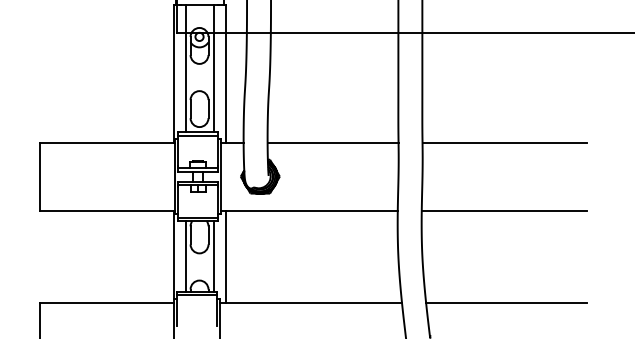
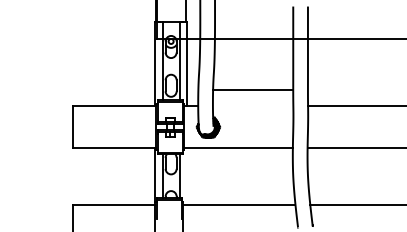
line: (332, 142) -> (252, 90), moved
line: (226, 256) -> (187, 176), removed

